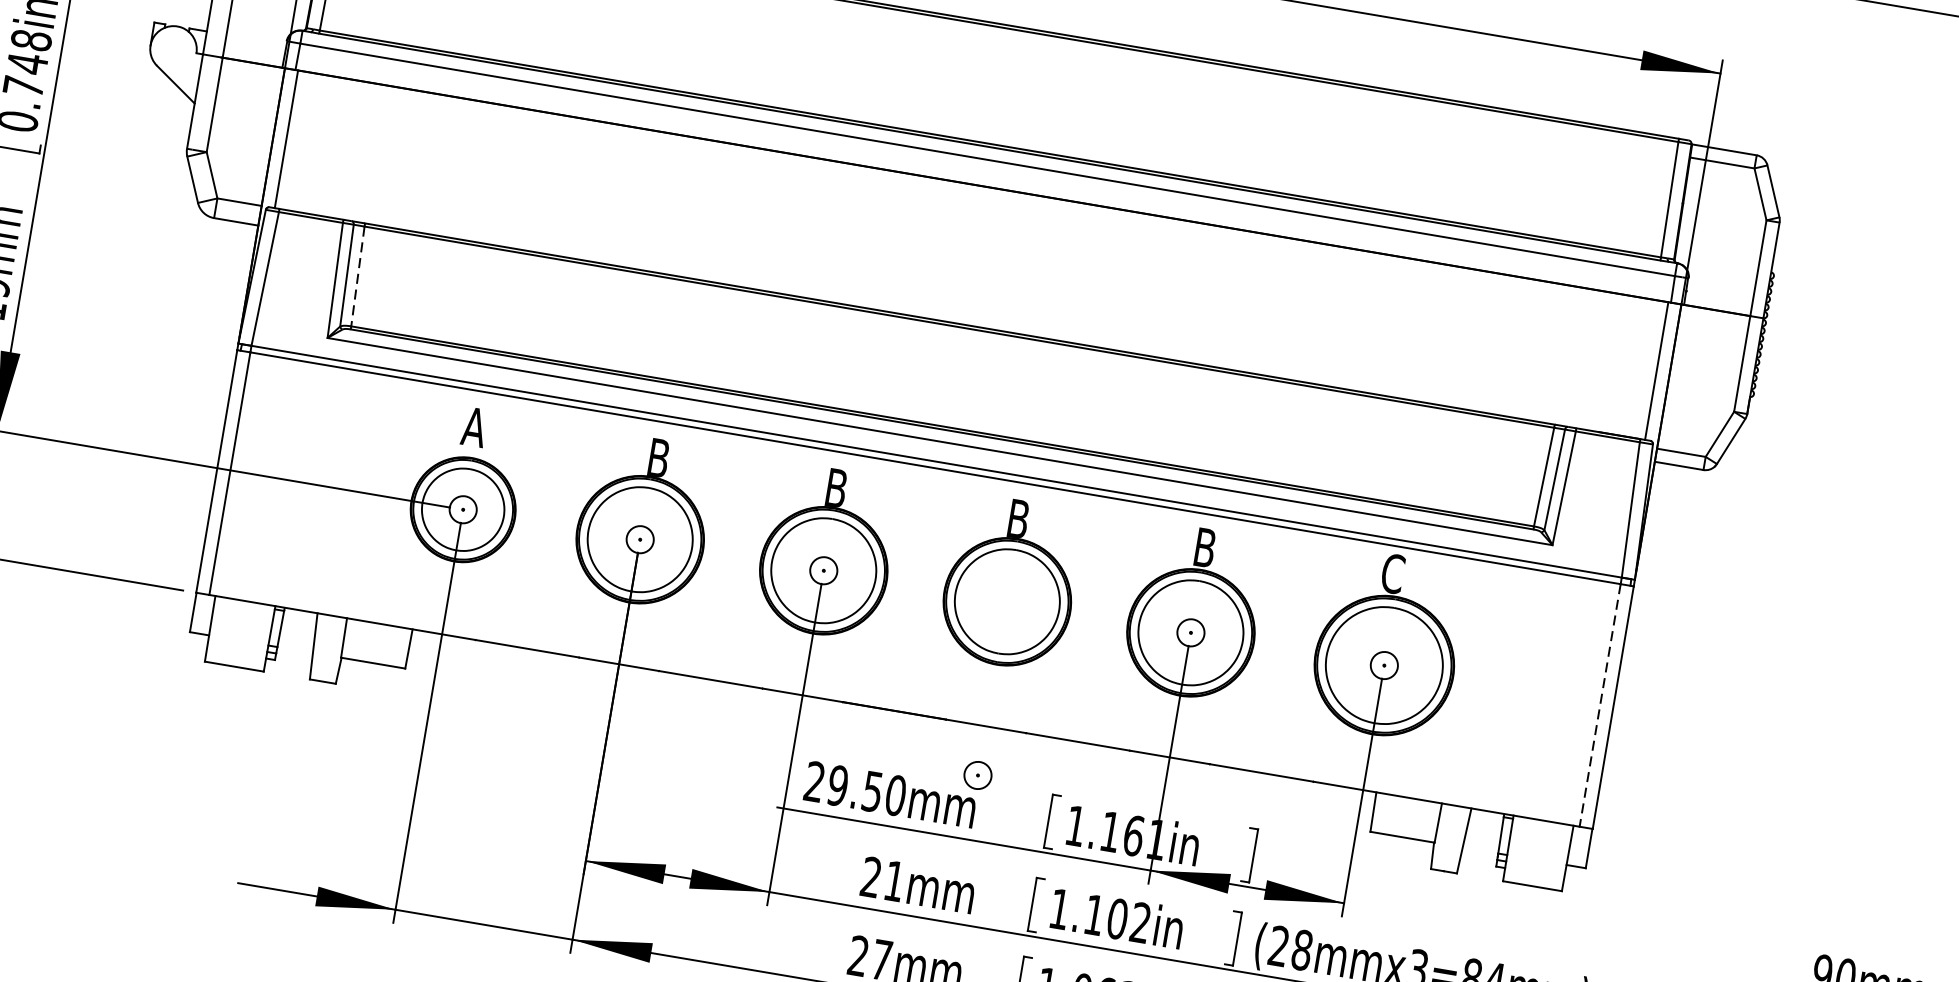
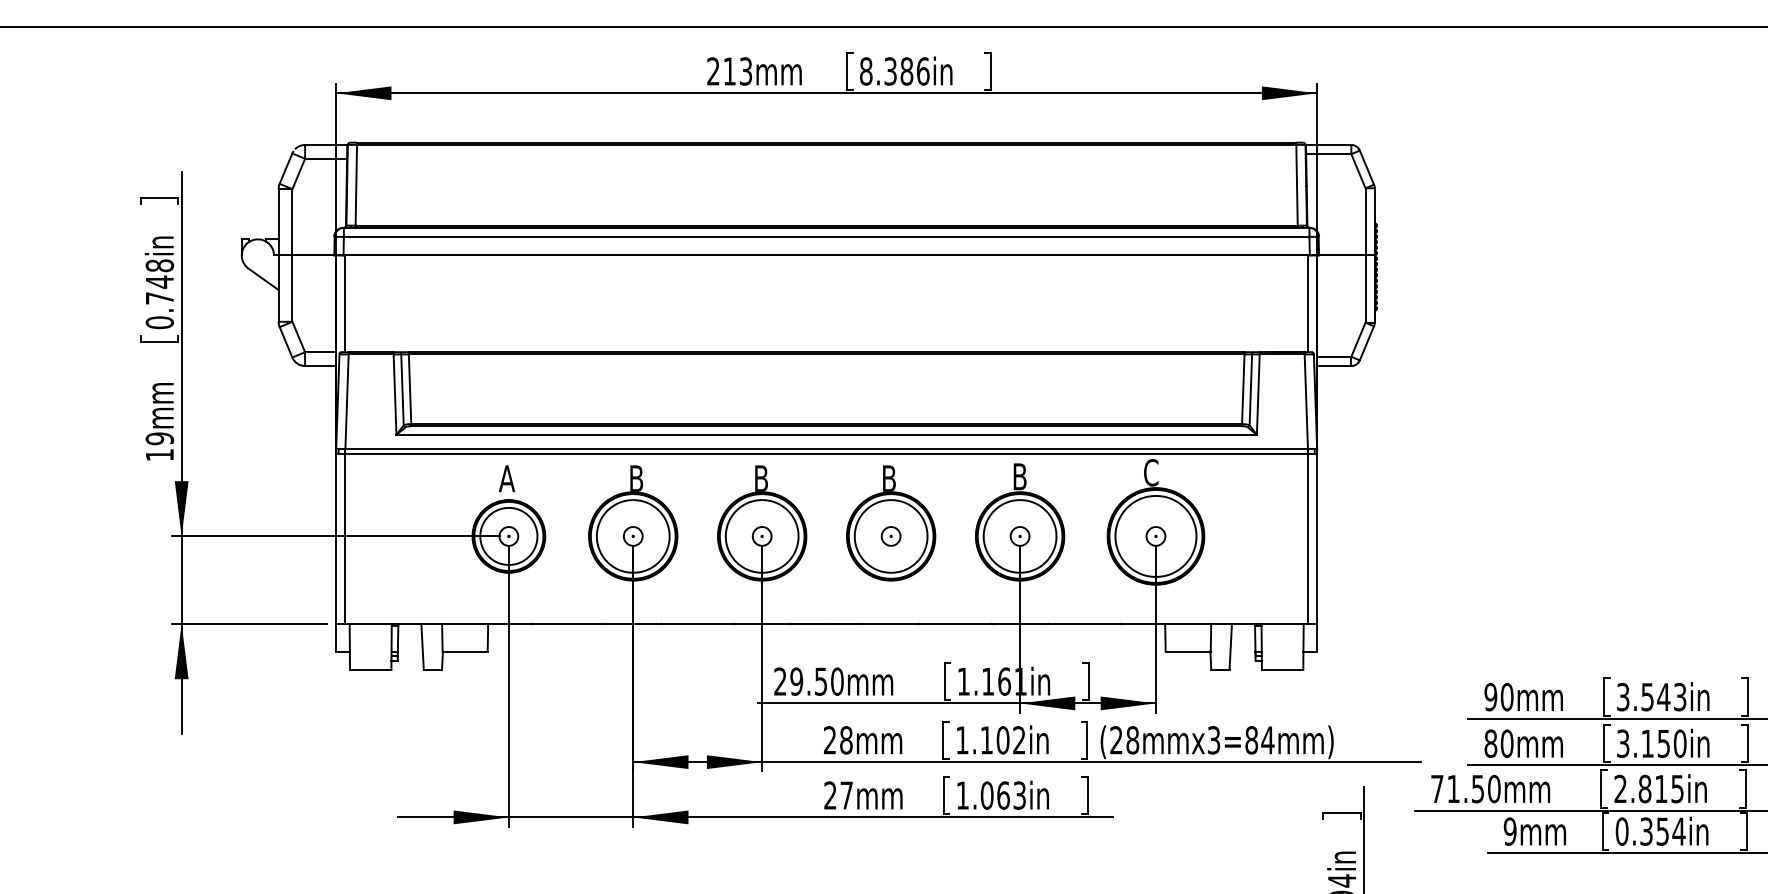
line: (358, 276) -> (410, 389), dashed -> solid
line: (1599, 706) -> (1307, 539), dashed -> solid
part: (977, 775) -> (890, 536), moved
text: (894, 881) -> (846, 740), 21mm -> 28mm

